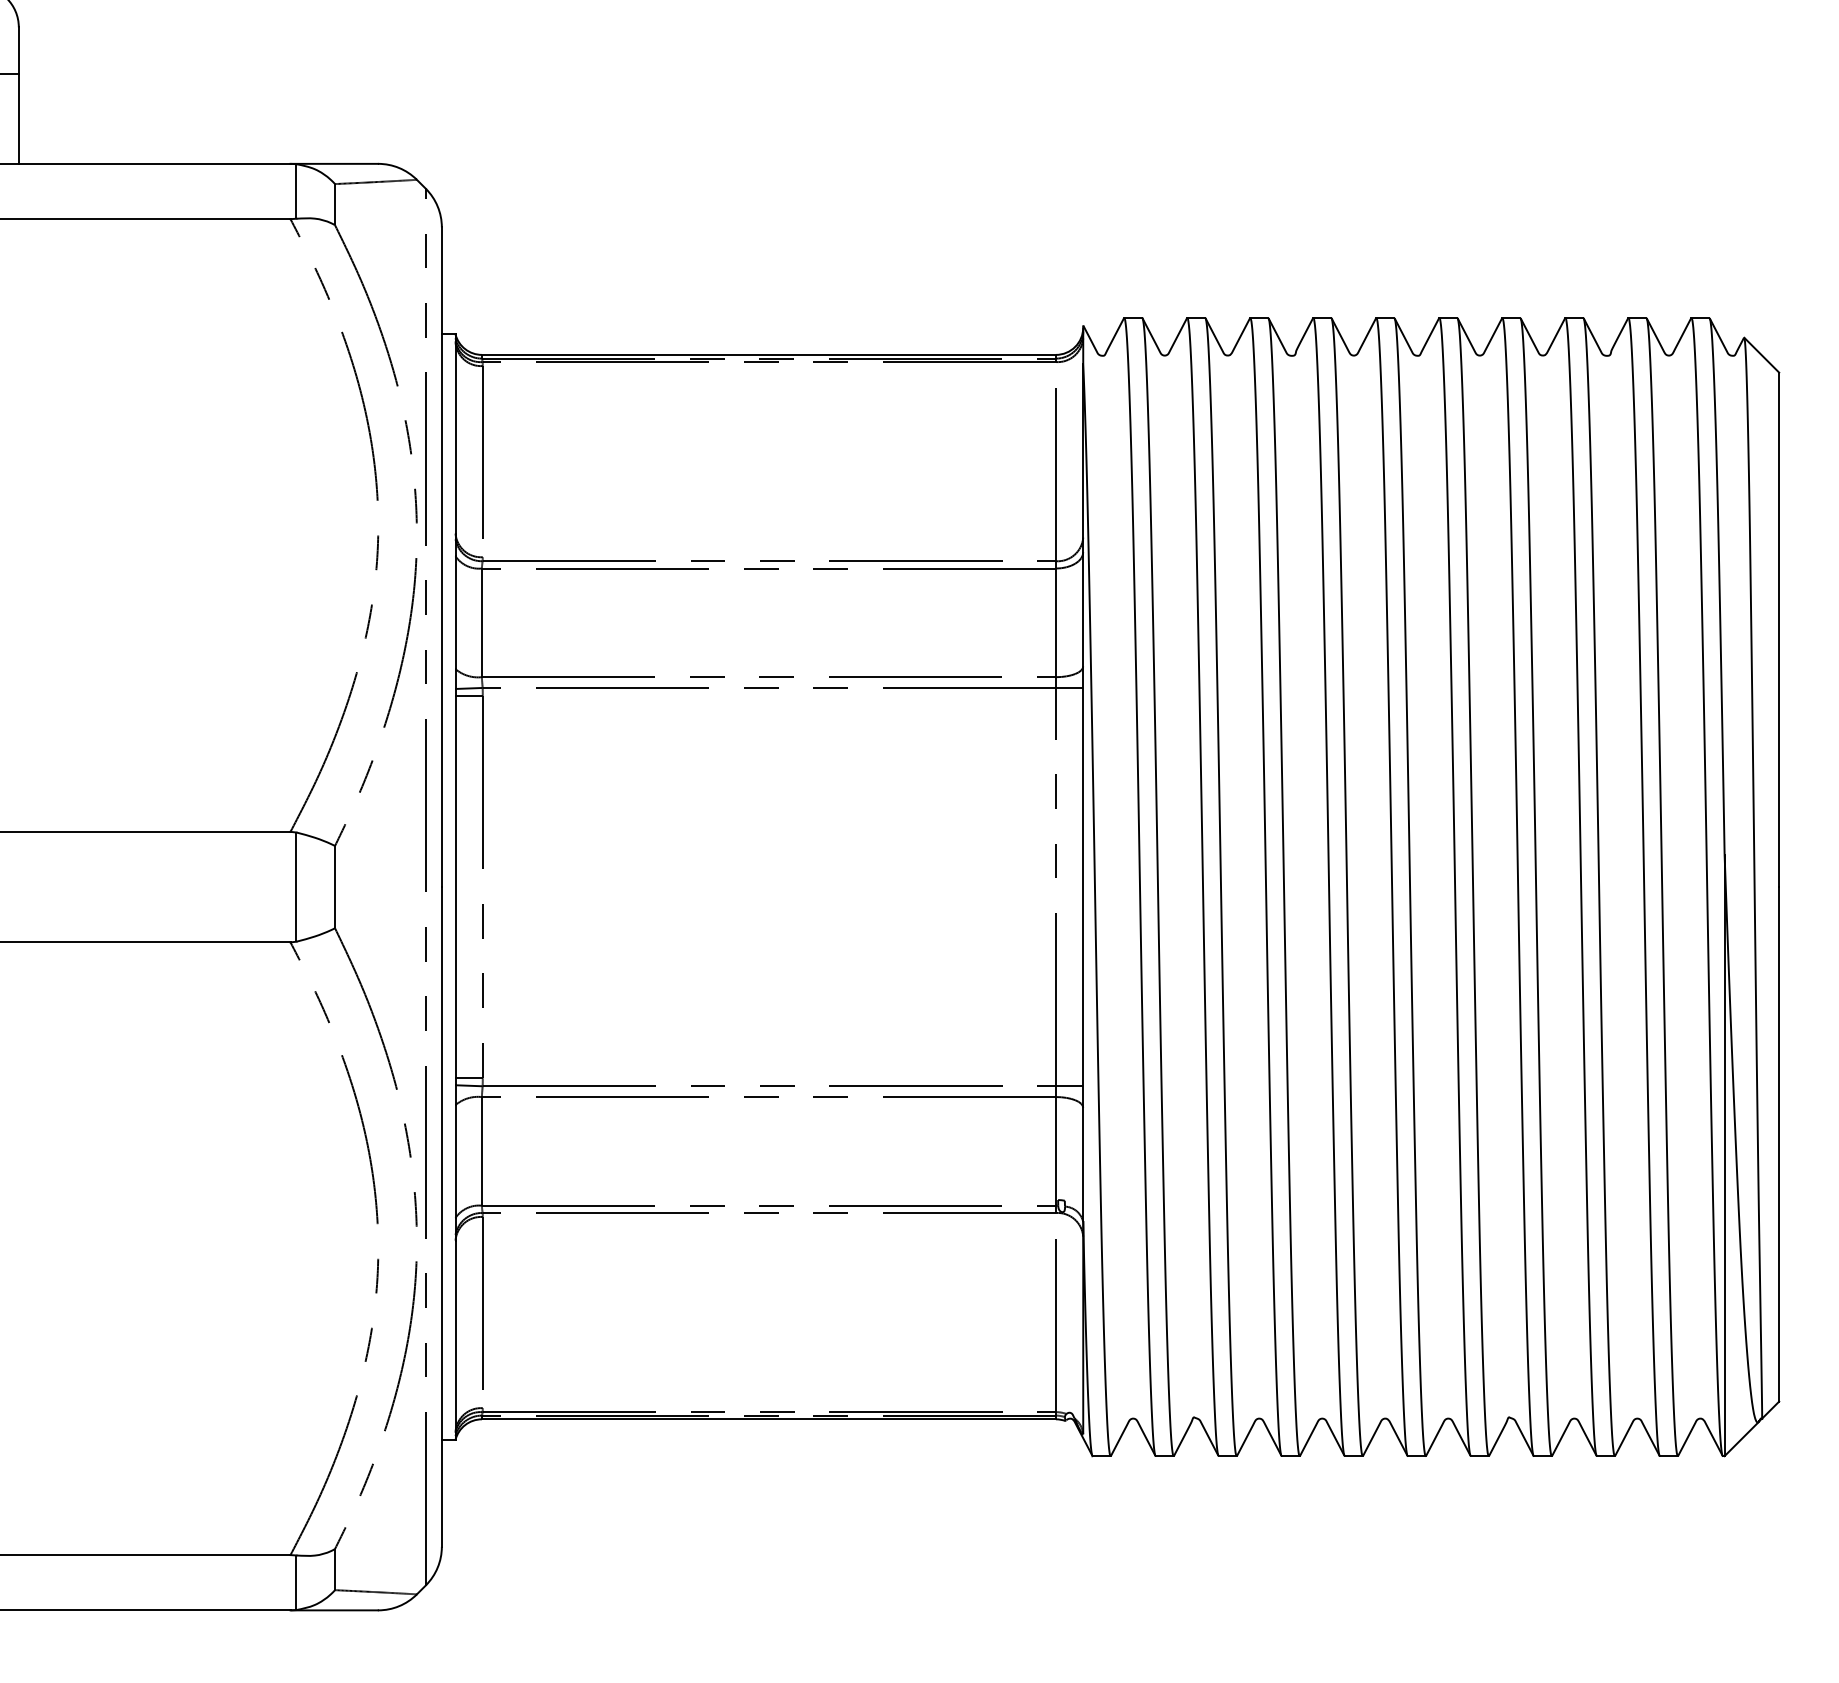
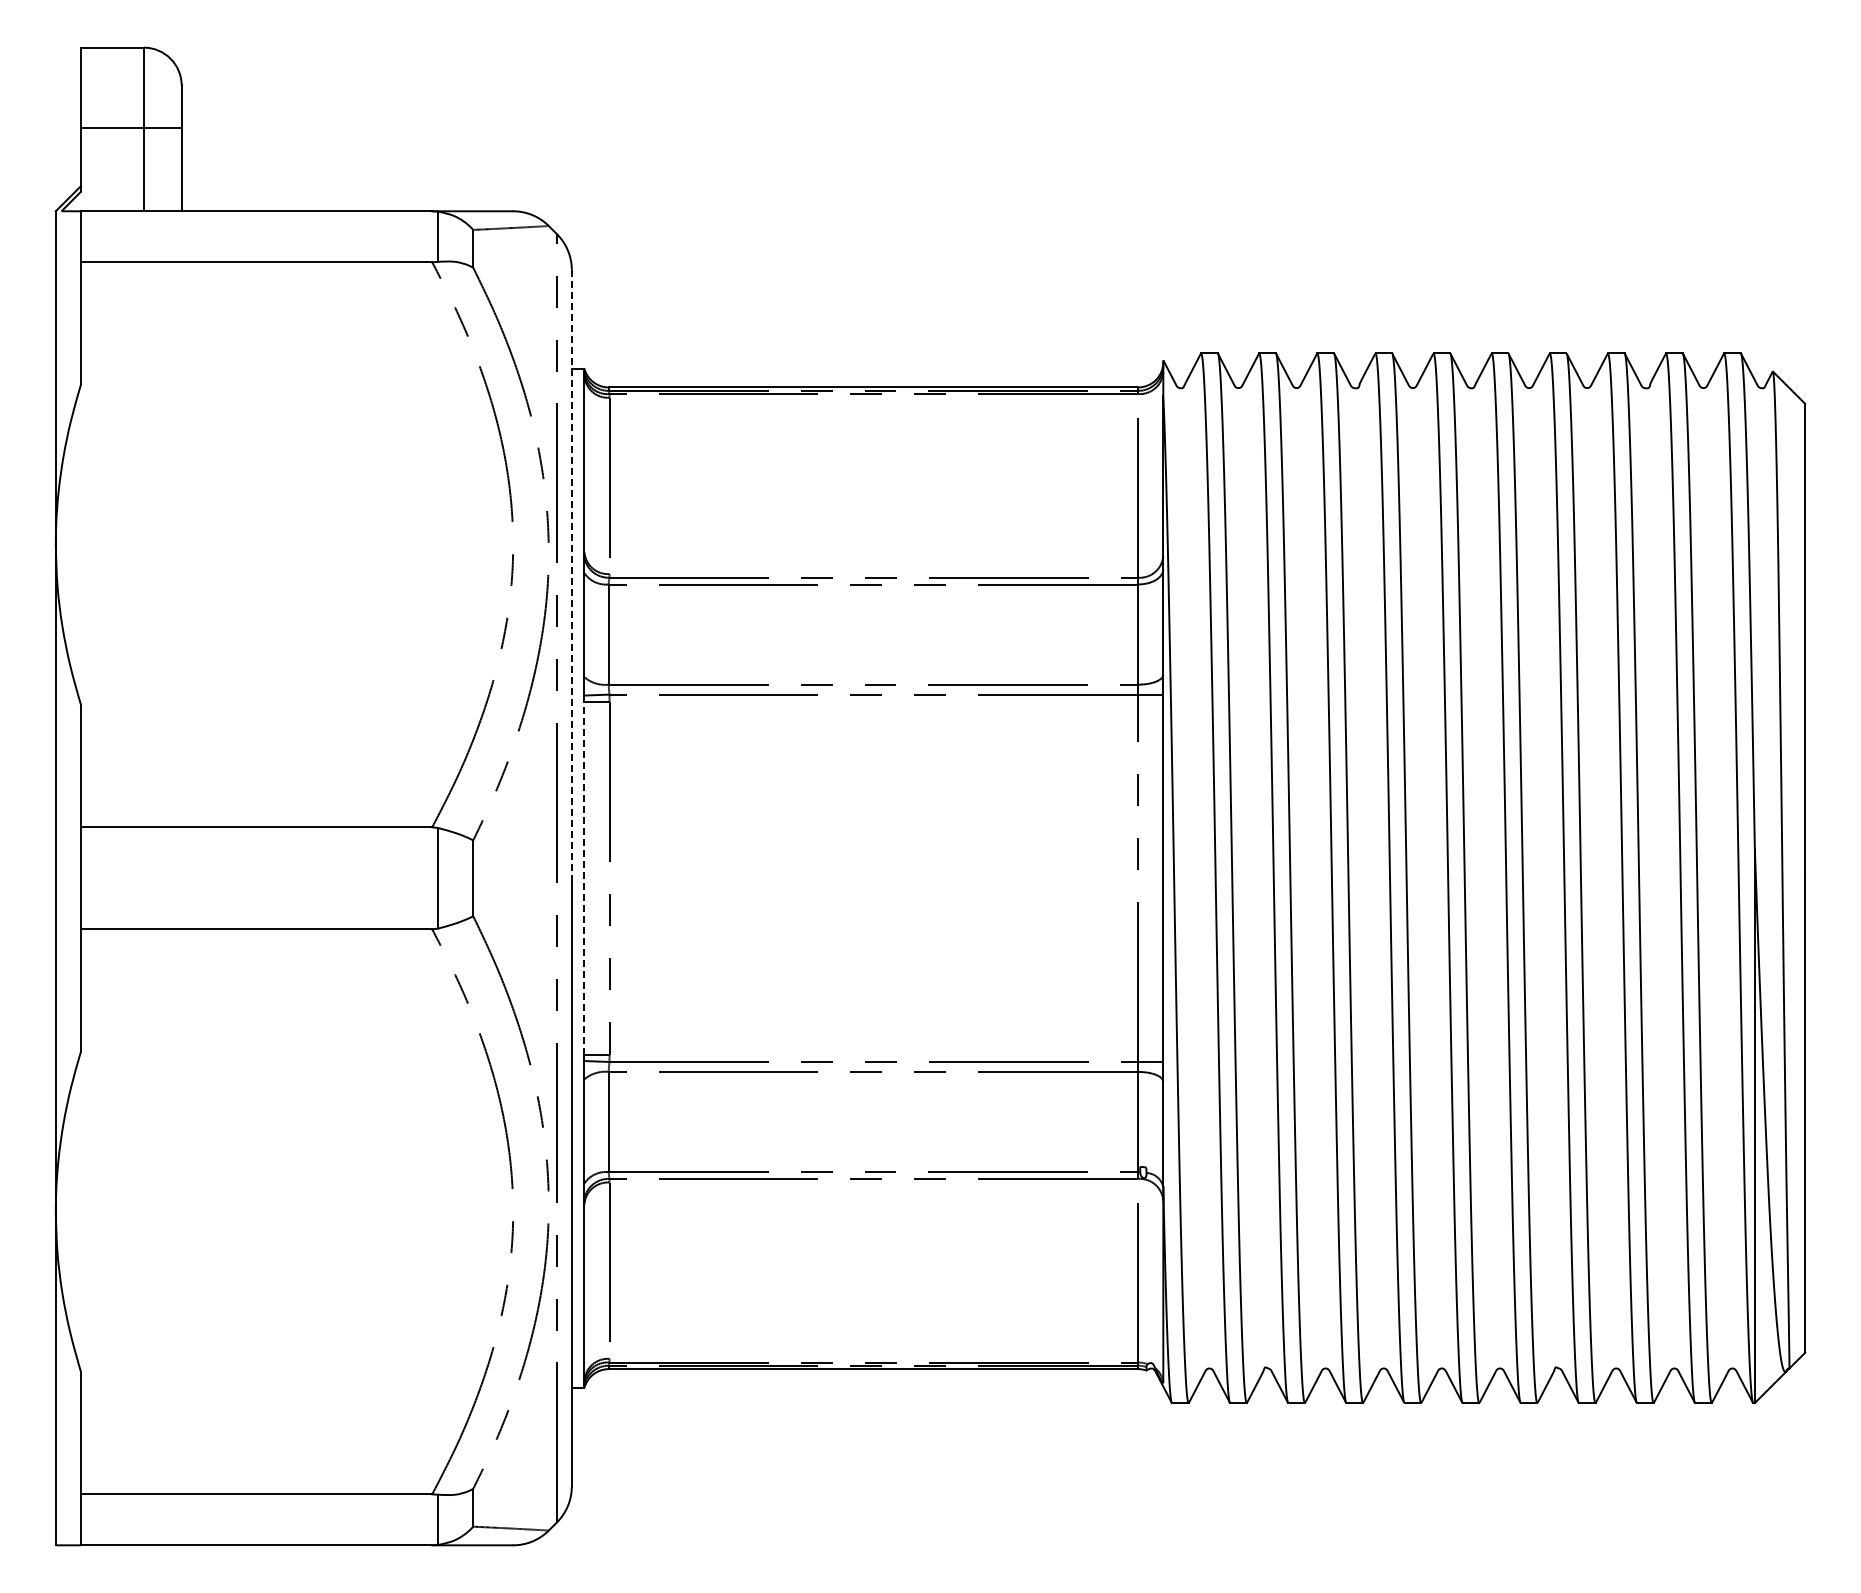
line: (441, 557) -> (571, 574), solid -> dashed
line: (455, 886) -> (584, 877), solid -> dashed

